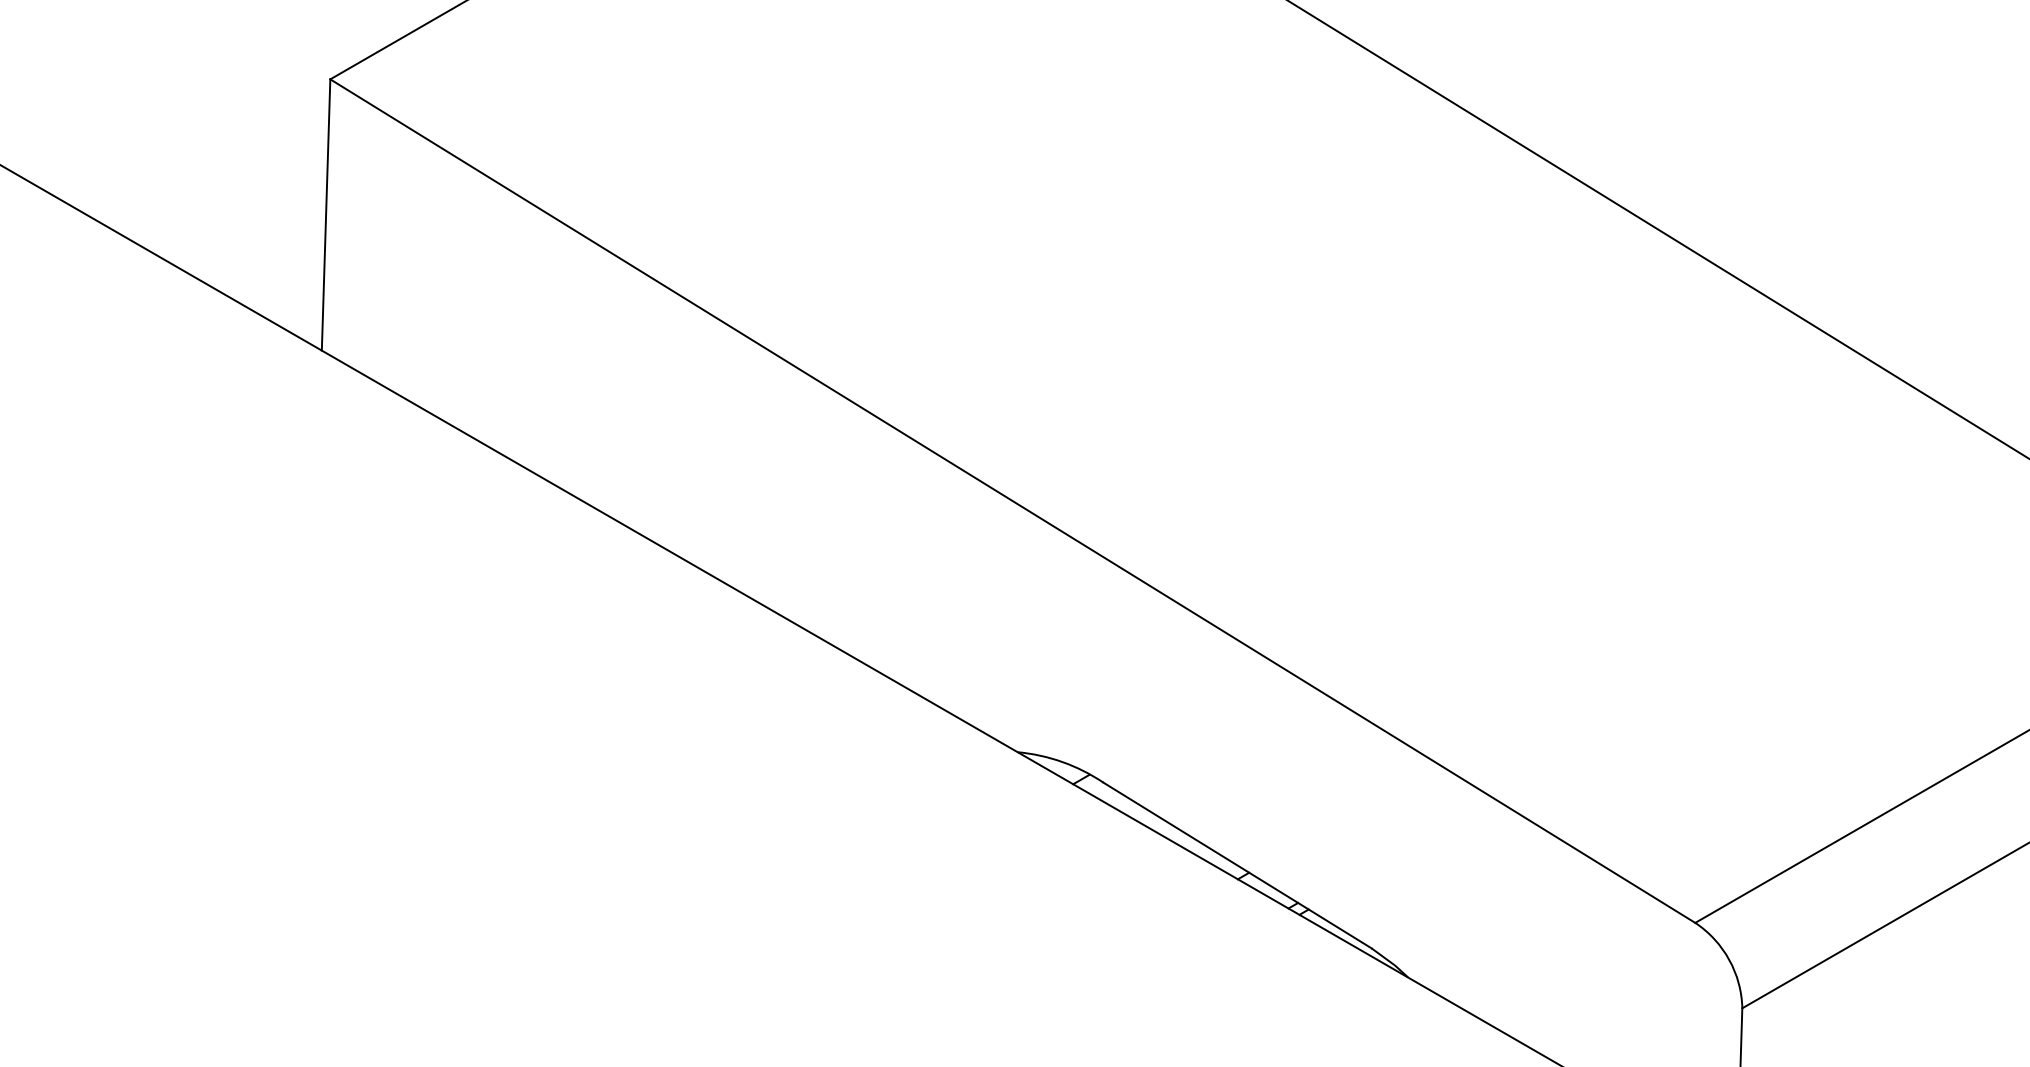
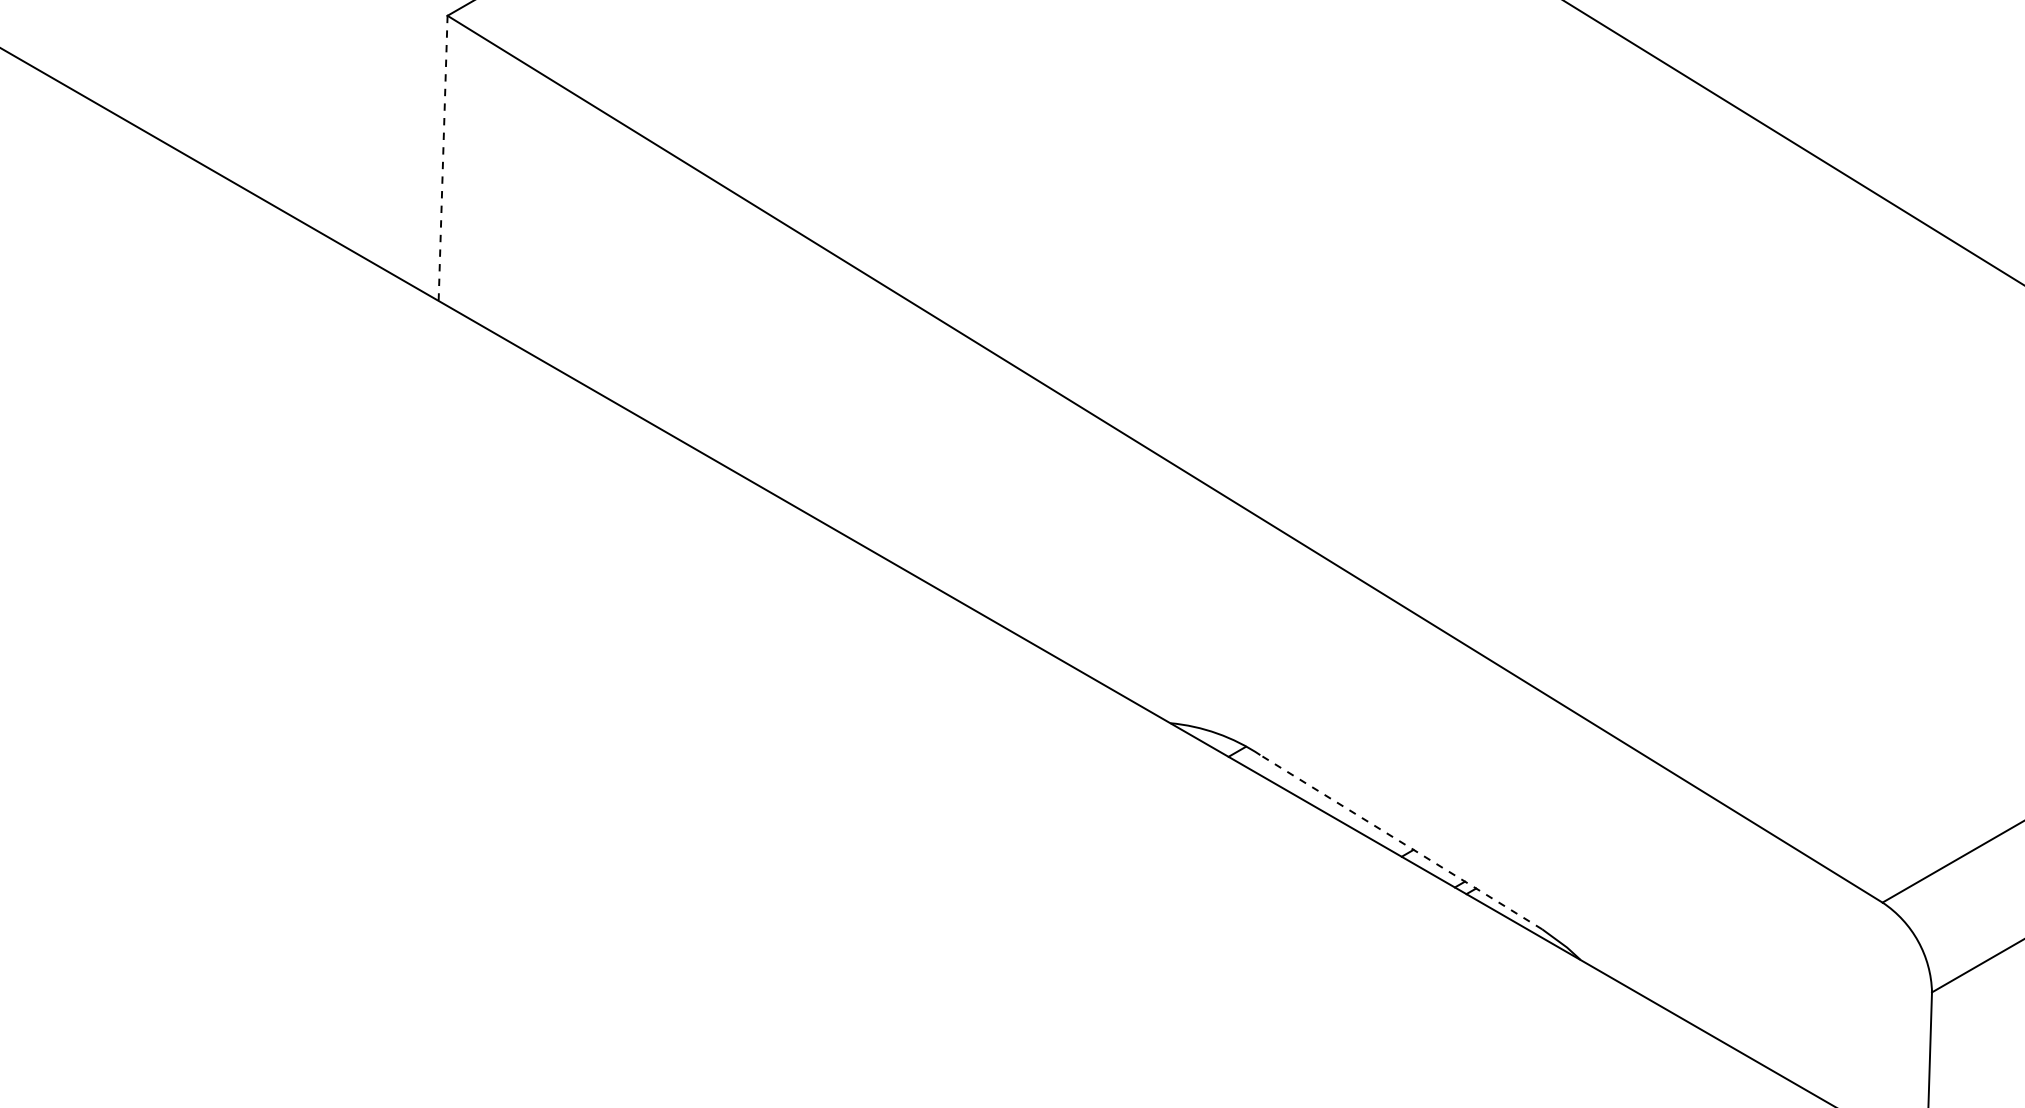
line: (326, 214) -> (443, 157), solid -> dashed
line: (1237, 865) -> (1401, 842), solid -> dashed

